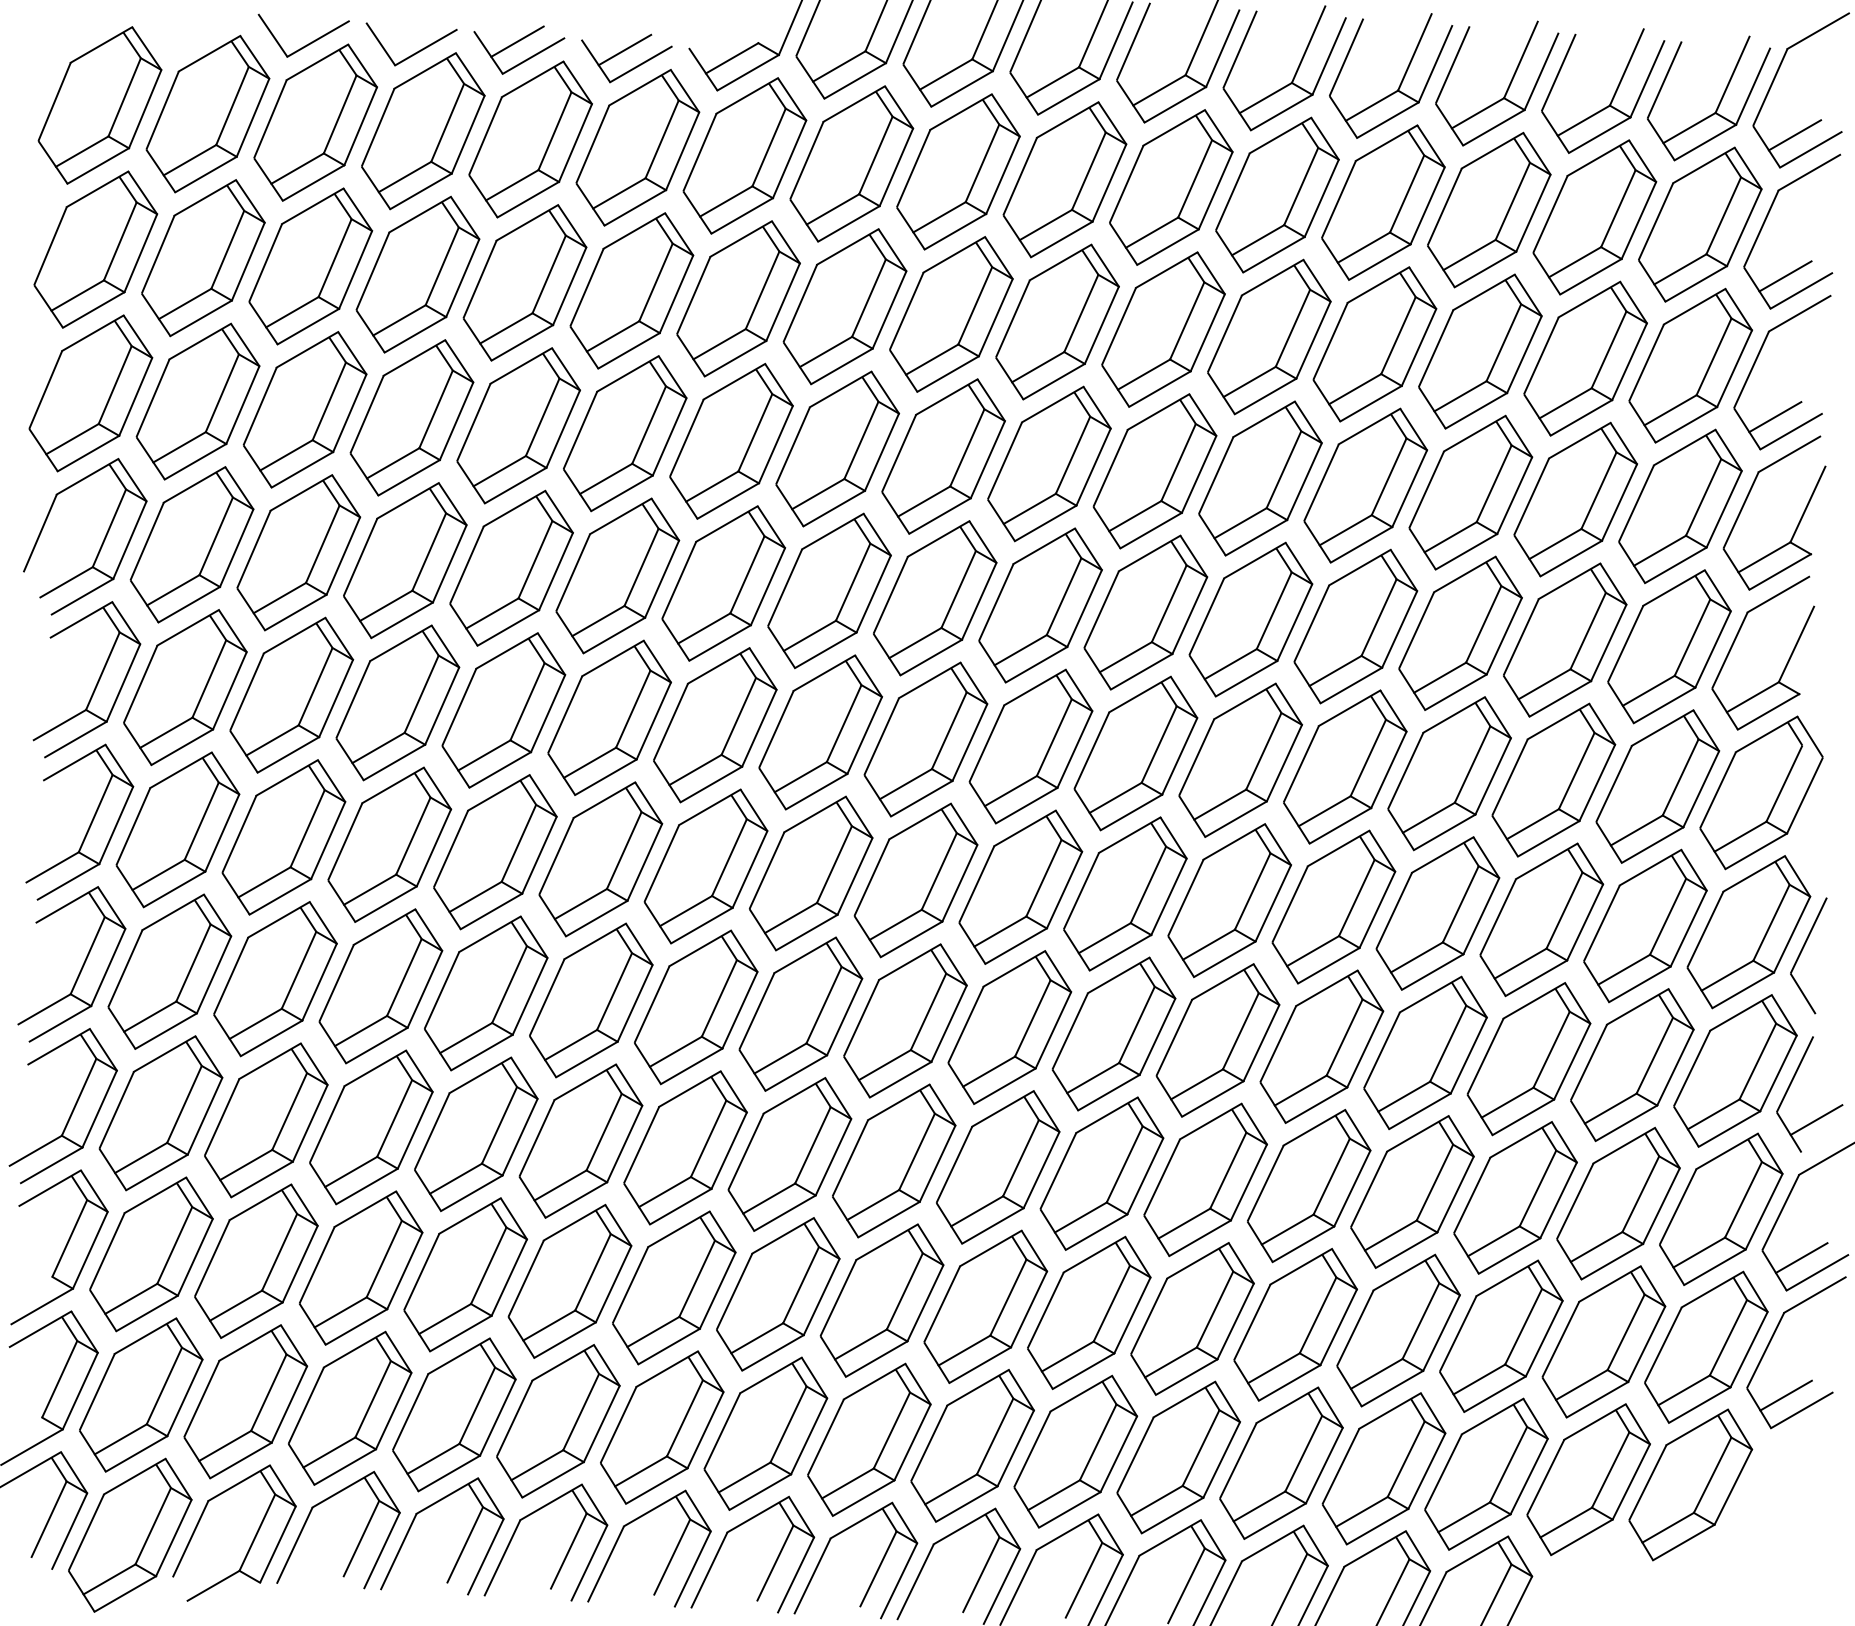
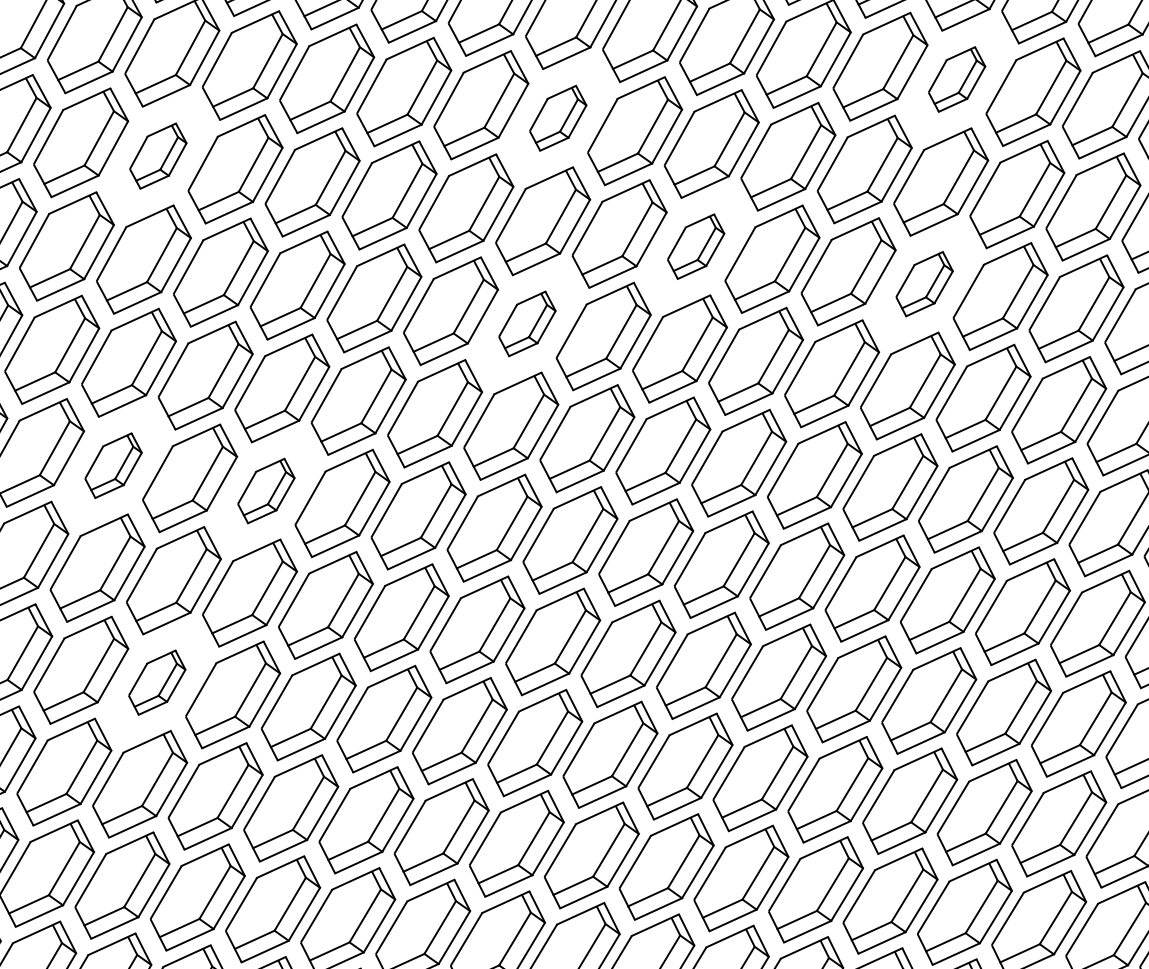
part: (1383, 202) -> (957, 79), size x0.6
part: (844, 306) -> (557, 118), size x0.6
part: (304, 409) -> (157, 155), size x0.6
part: (1049, 463) -> (696, 246), size x0.6
part: (1365, 485) -> (924, 284), size x0.6
part: (829, 590) -> (527, 323), size x0.6
part: (283, 837) -> (113, 465), size x0.6
part: (495, 852) -> (266, 491), size x0.6
part: (371, 1127) -> (157, 682), size x0.6

